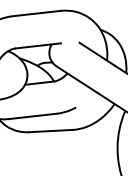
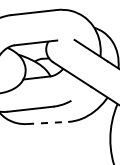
line: (50, 130) -> (47, 122), solid -> dashed

